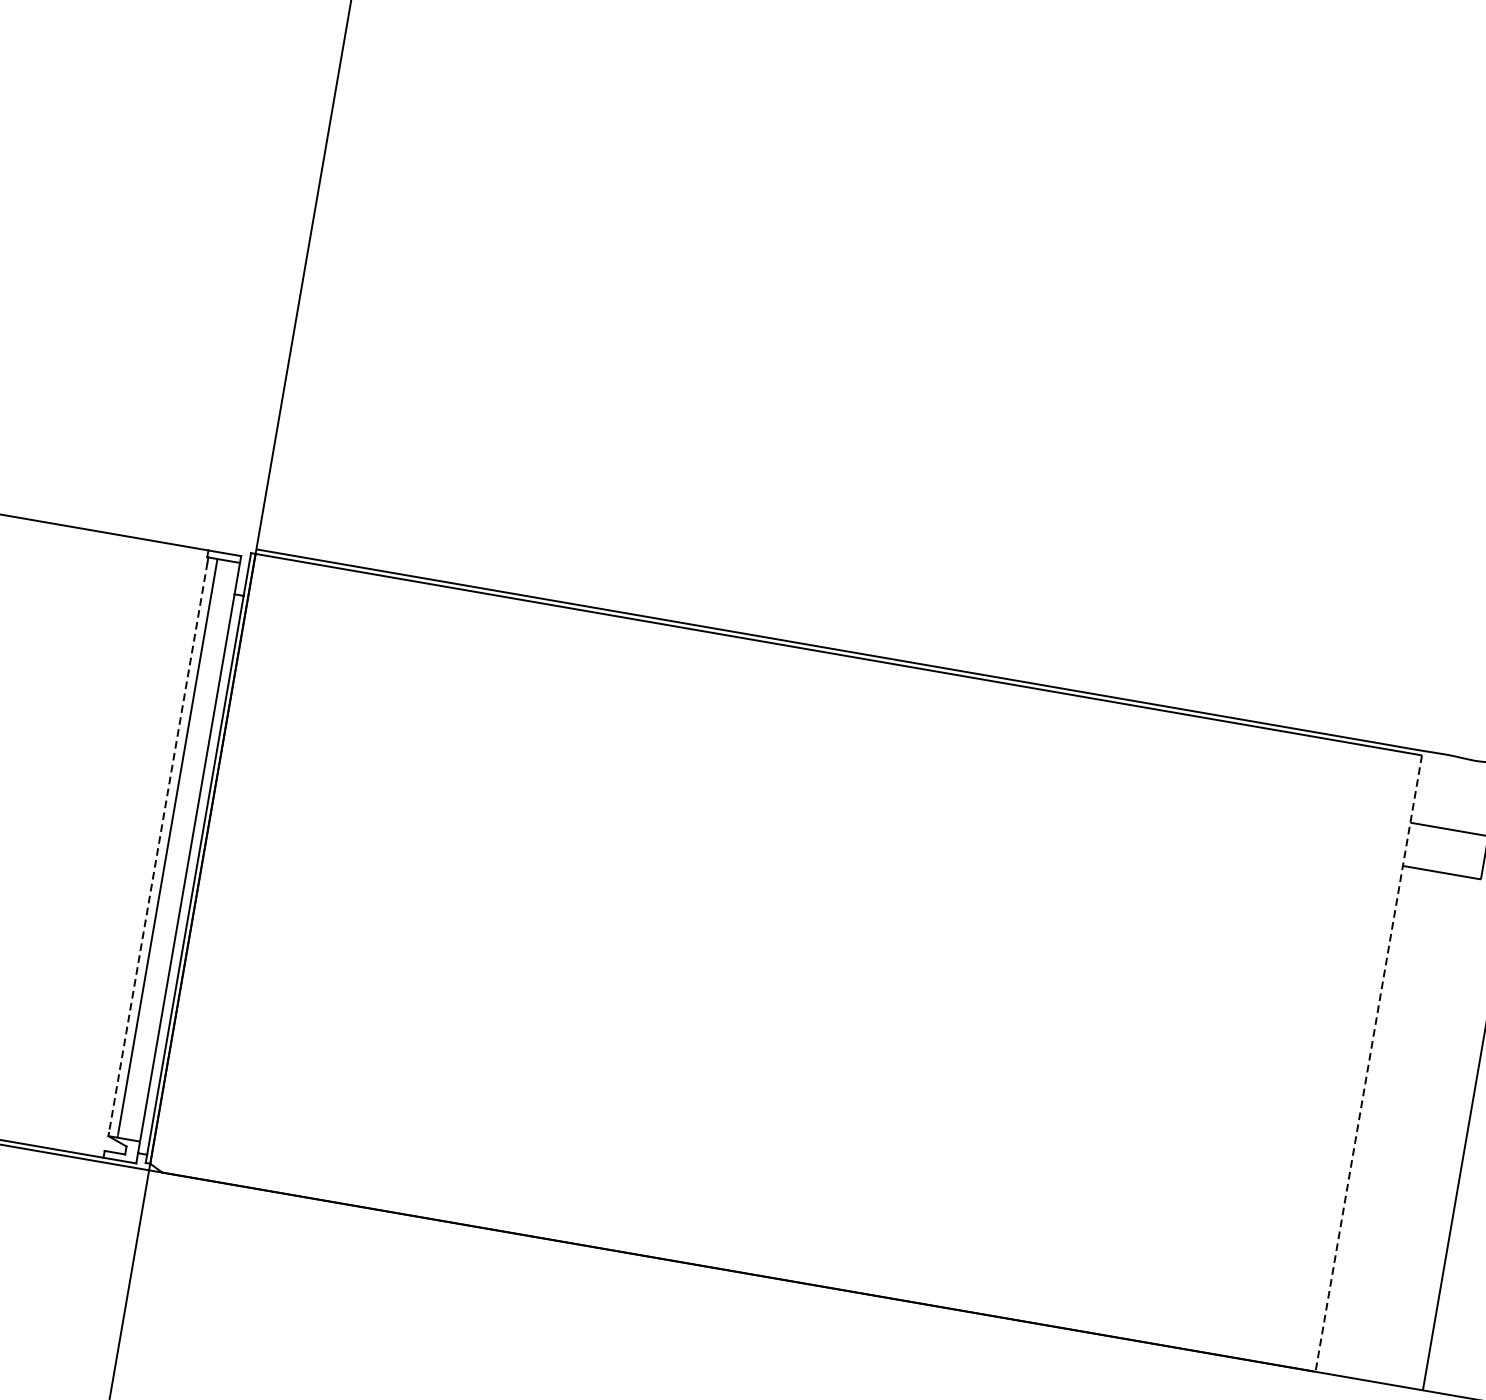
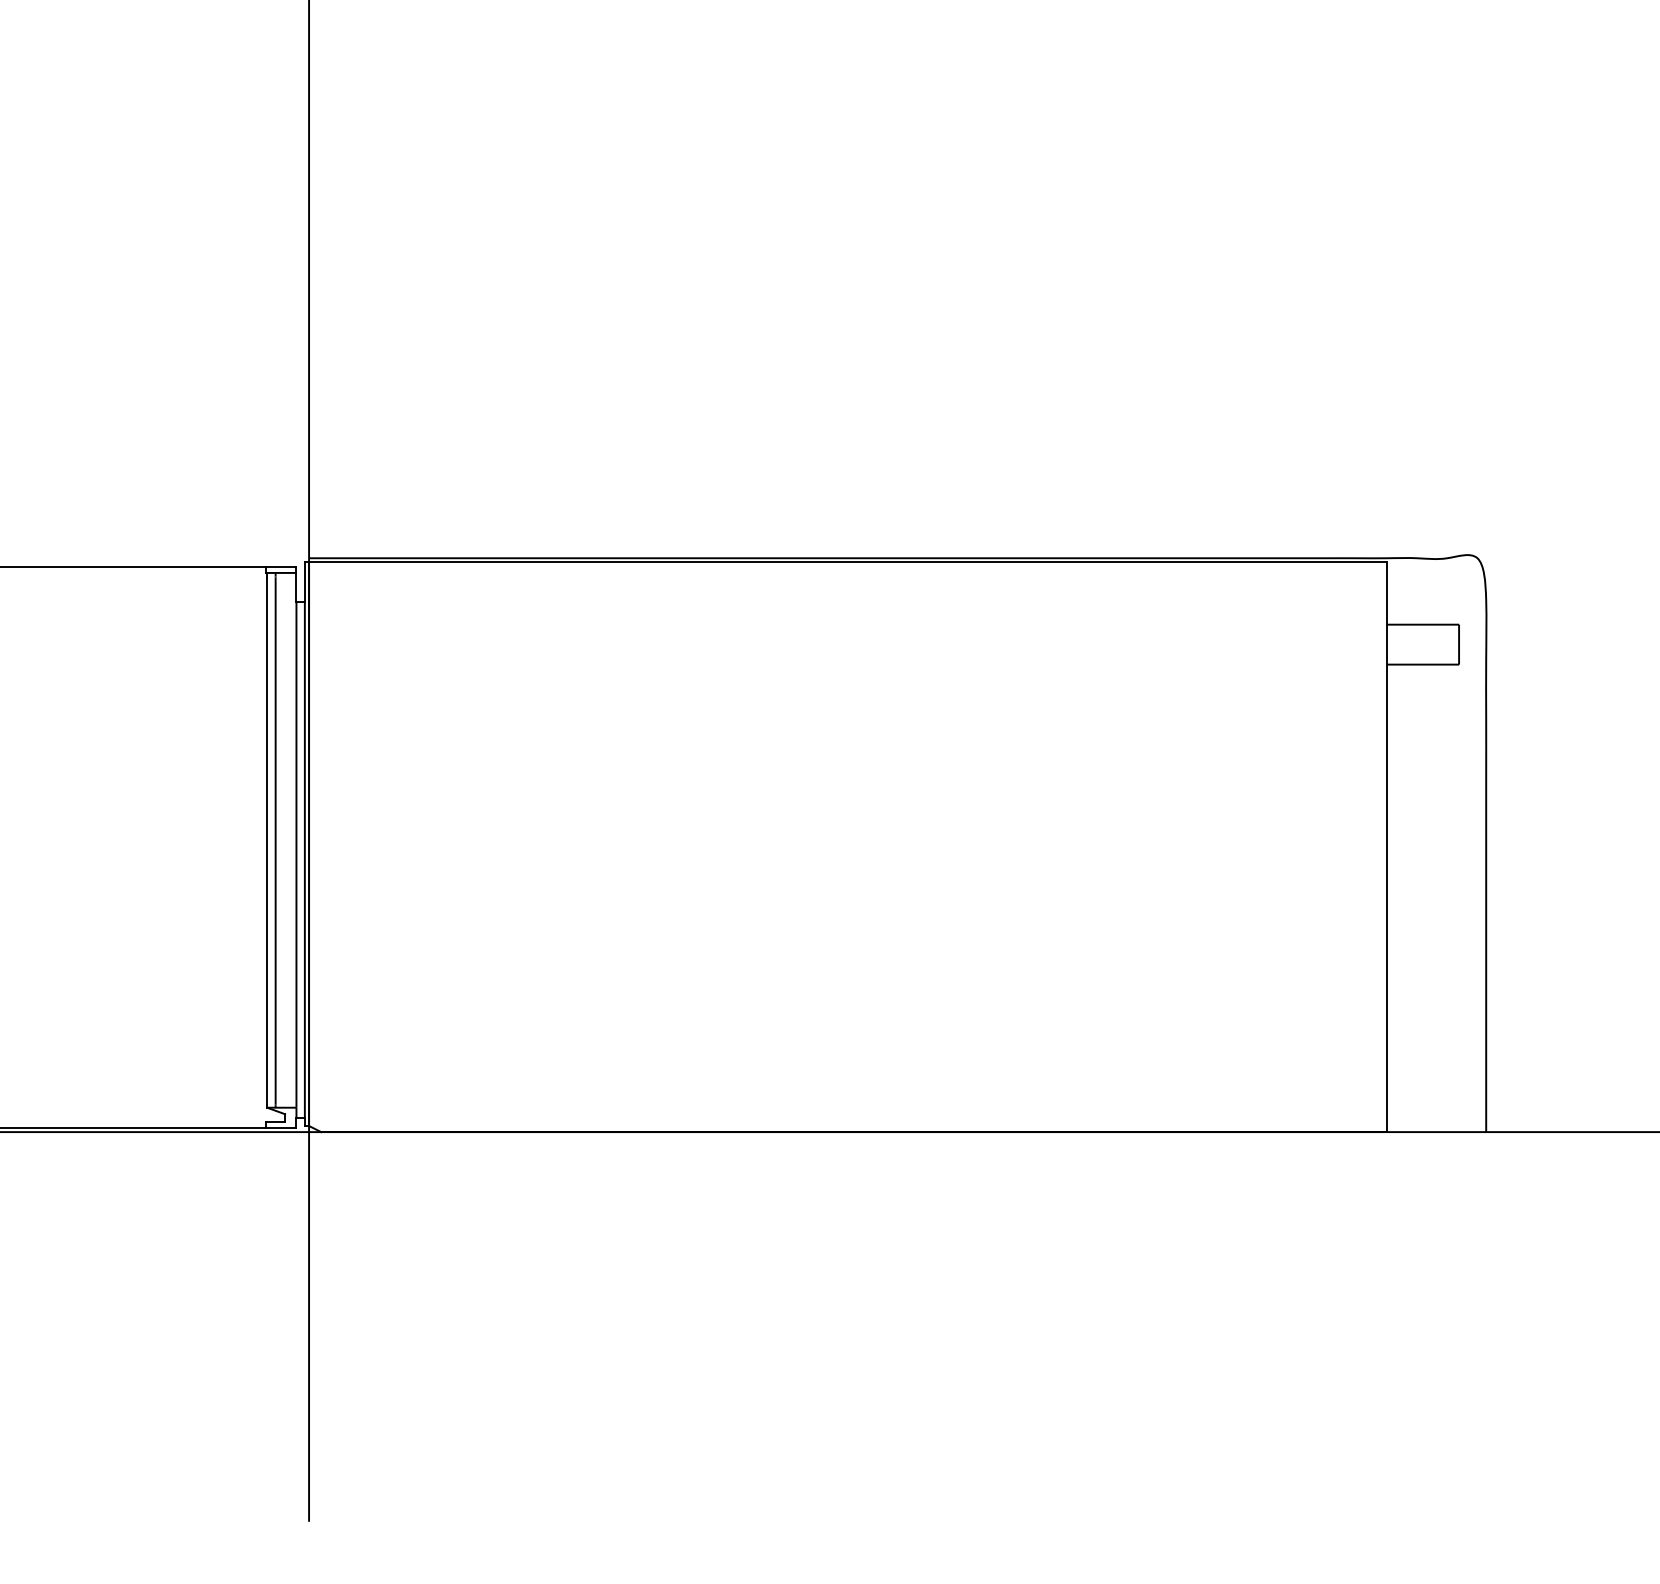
line: (158, 848) -> (267, 841), dashed -> solid
line: (1368, 1063) -> (1386, 847), dashed -> solid

